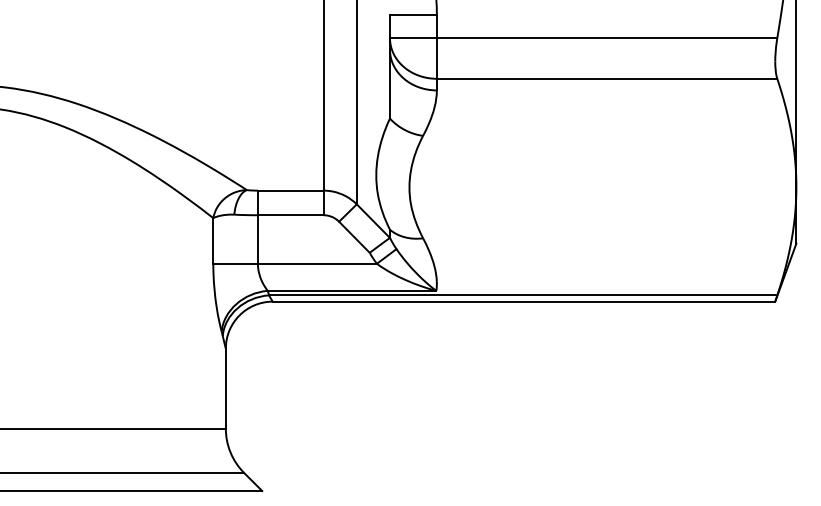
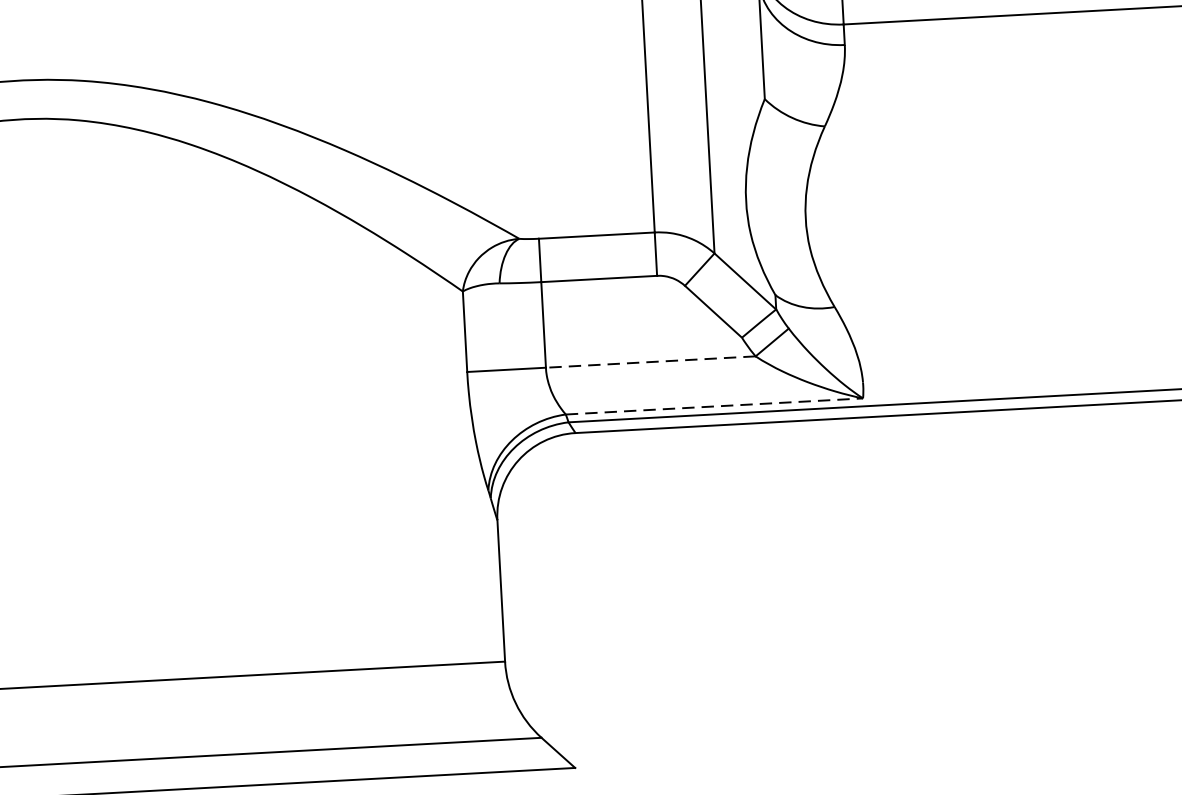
line: (316, 263) -> (649, 361), solid -> dashed
line: (352, 290) -> (715, 405), solid -> dashed

